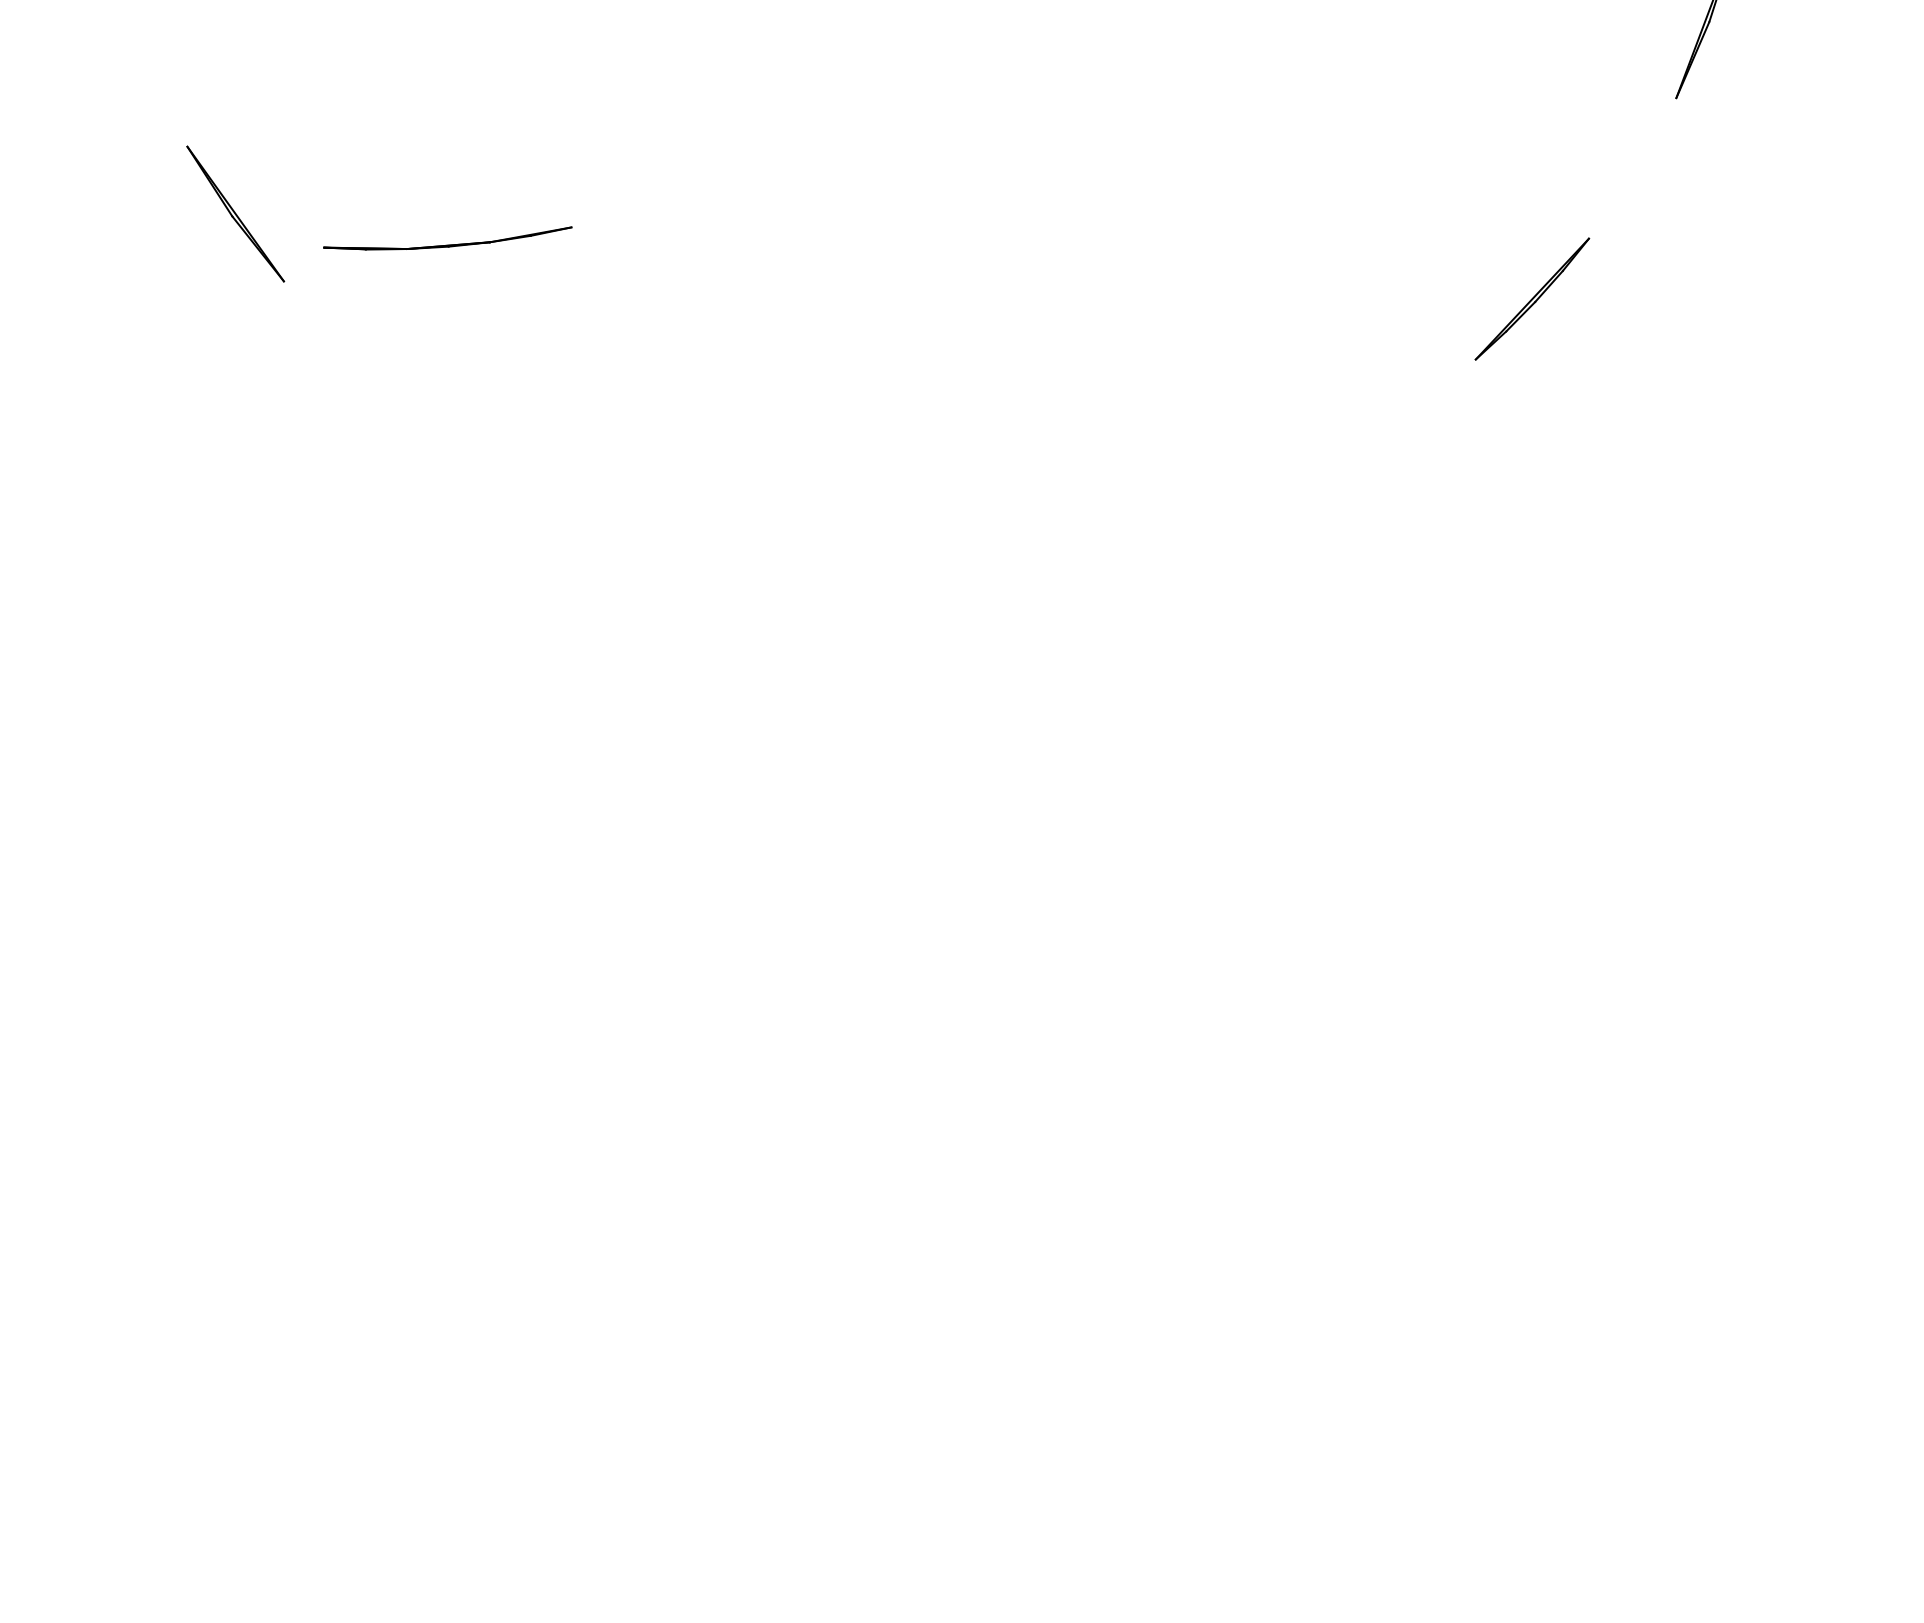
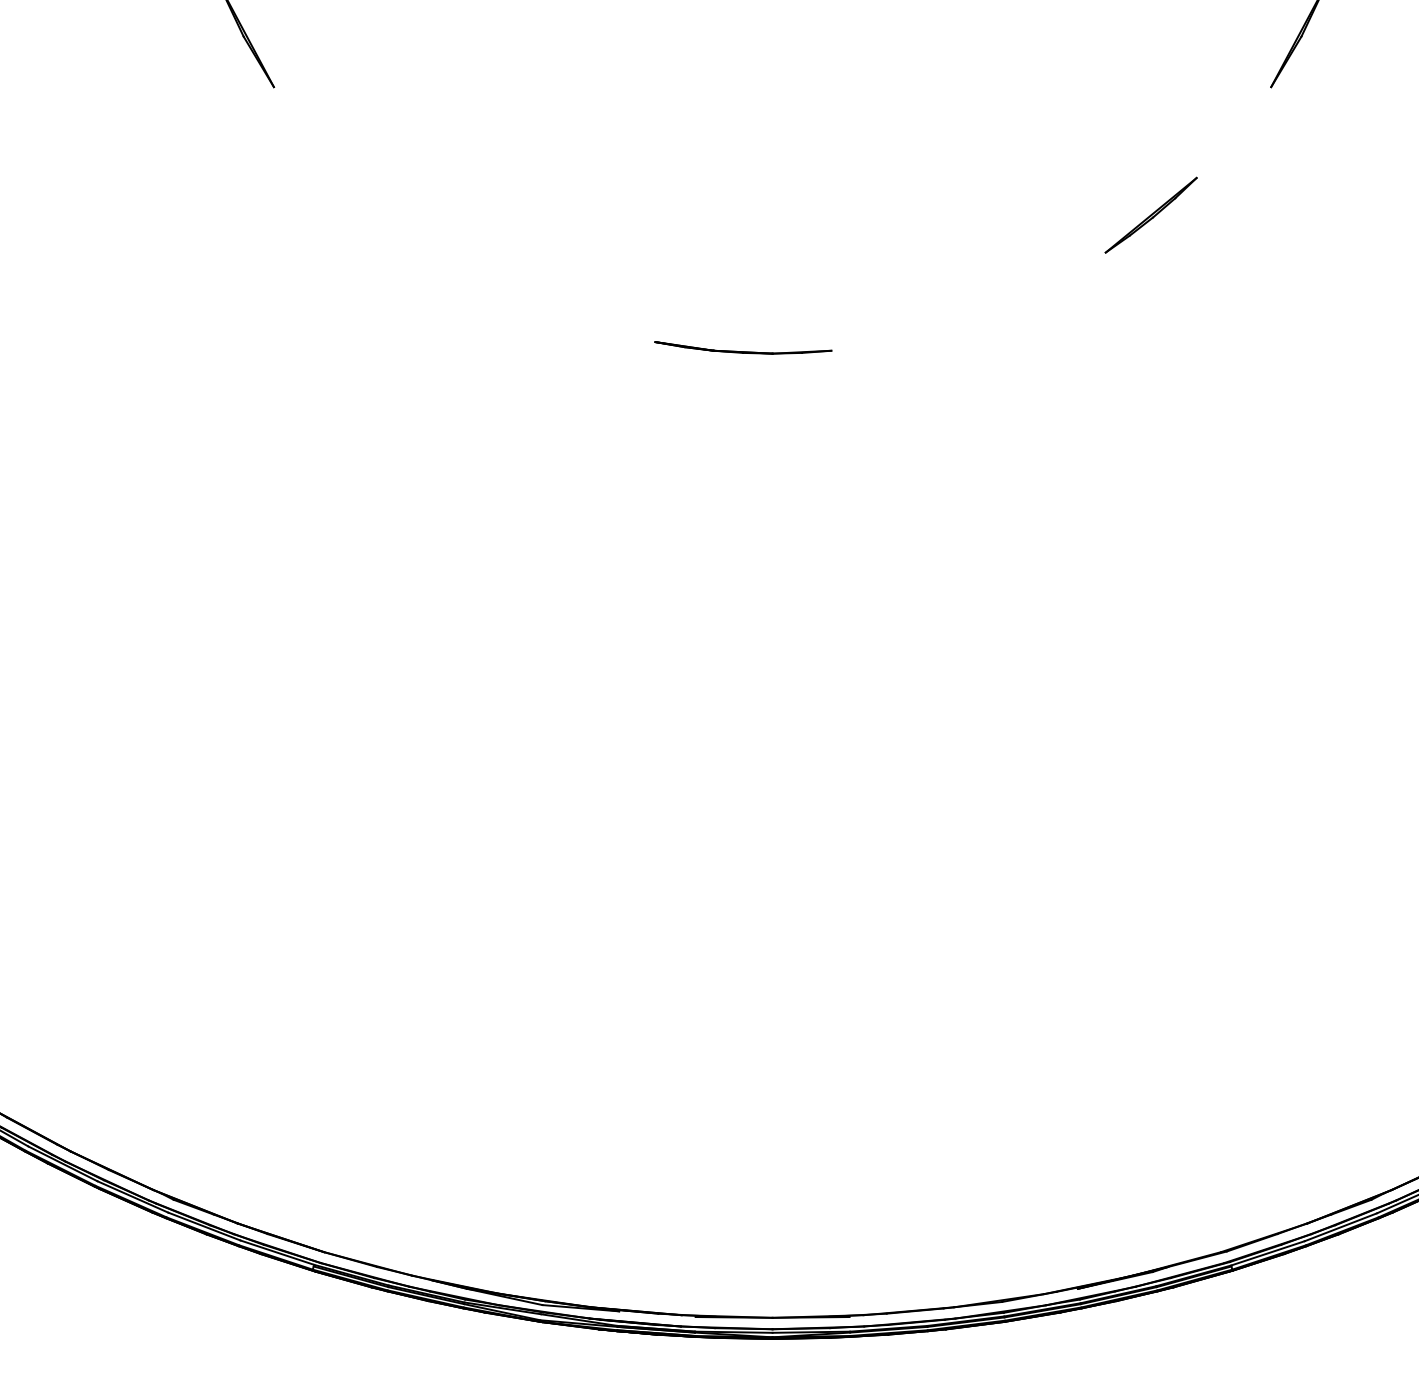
part: (448, 239) -> (743, 347), moved

